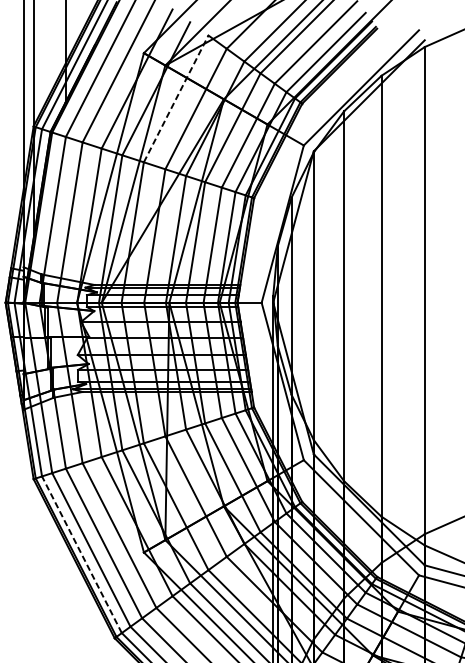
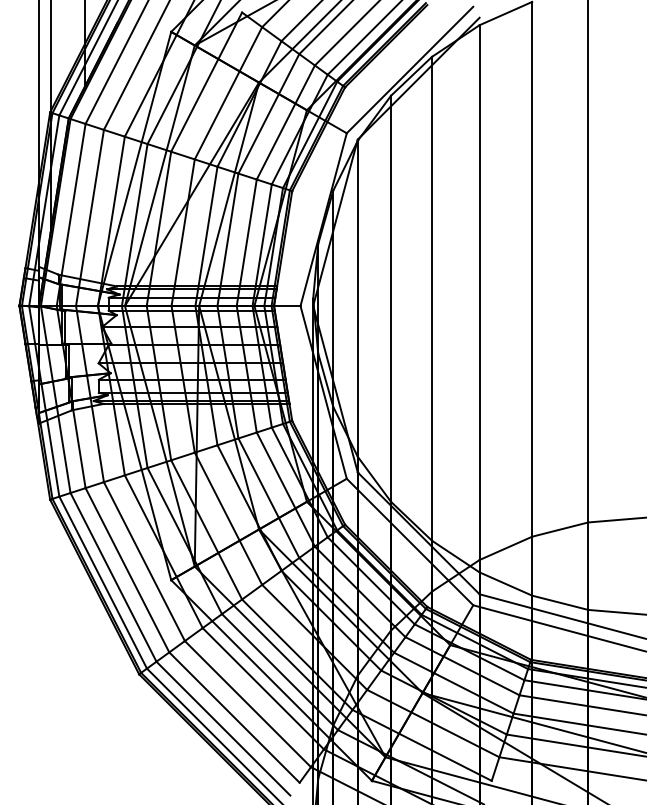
line: (176, 98) -> (206, 81), dashed -> solid
line: (81, 554) -> (102, 582), dashed -> solid

